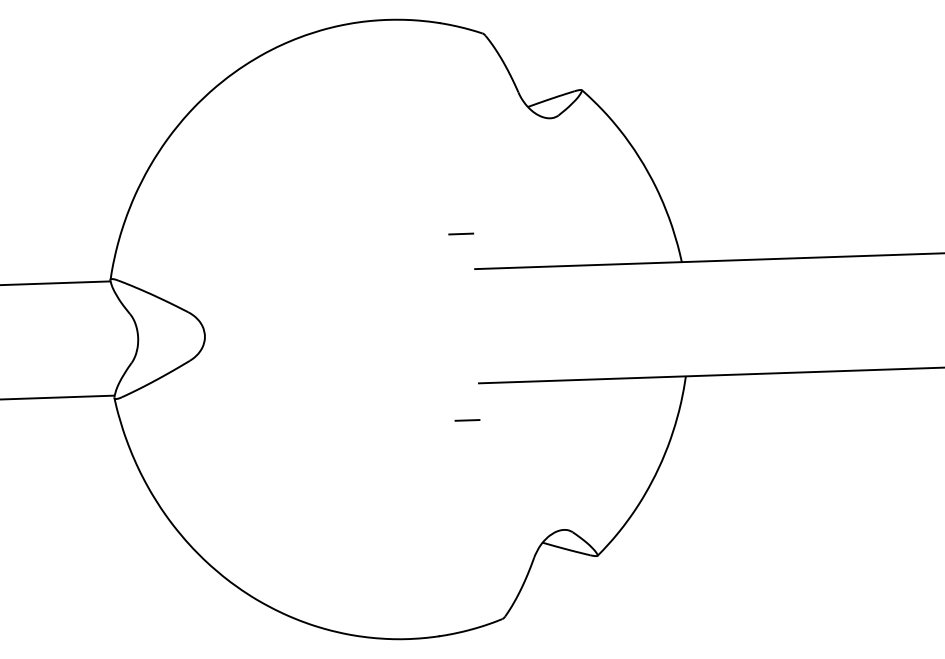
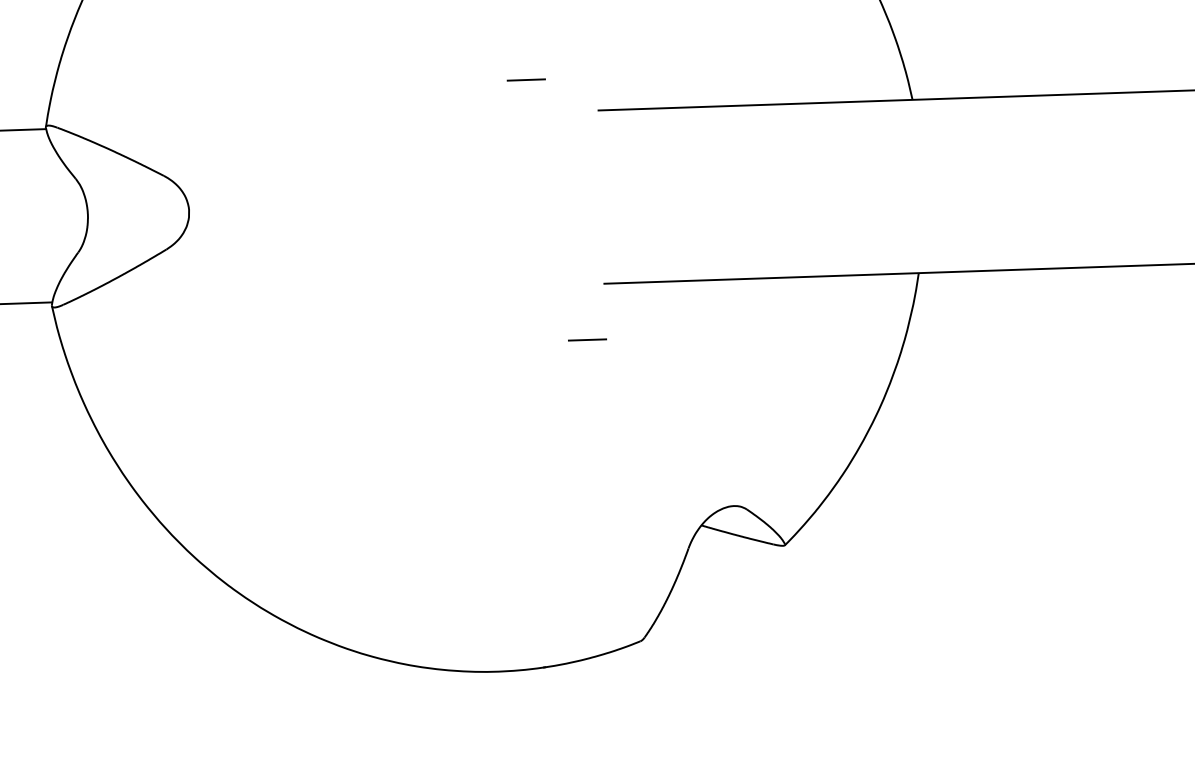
line: (461, 233) -> (526, 79), moved

